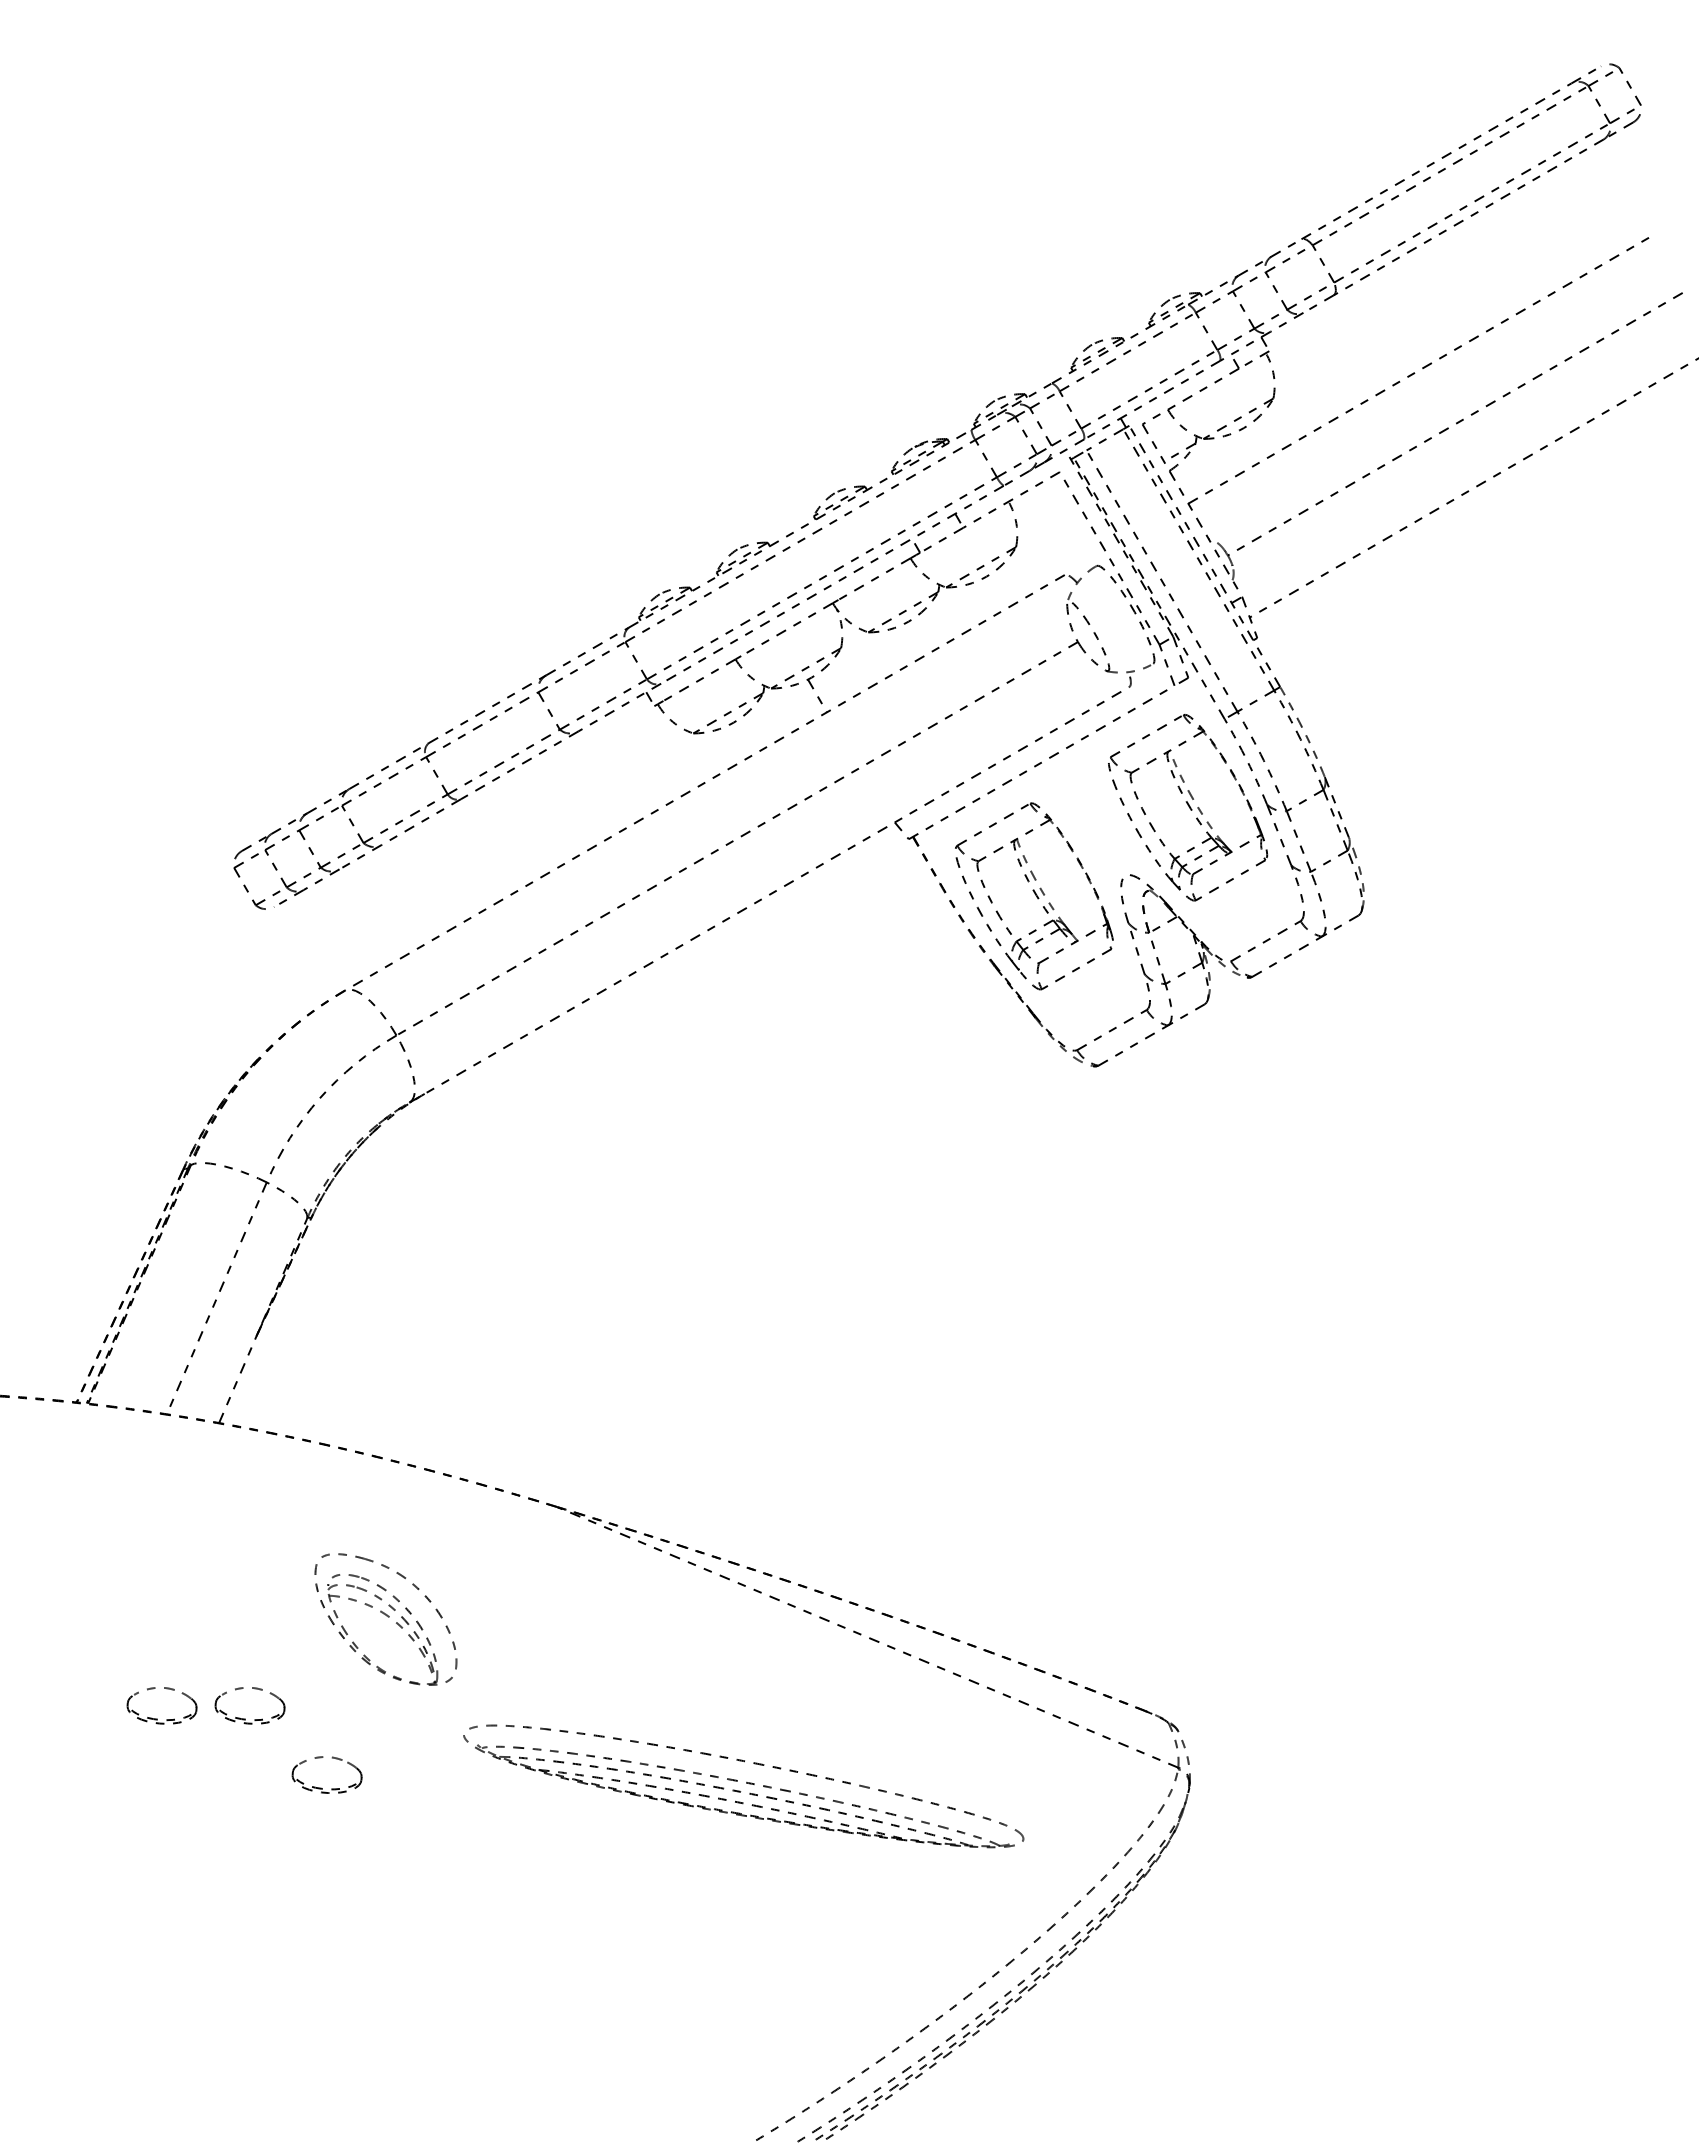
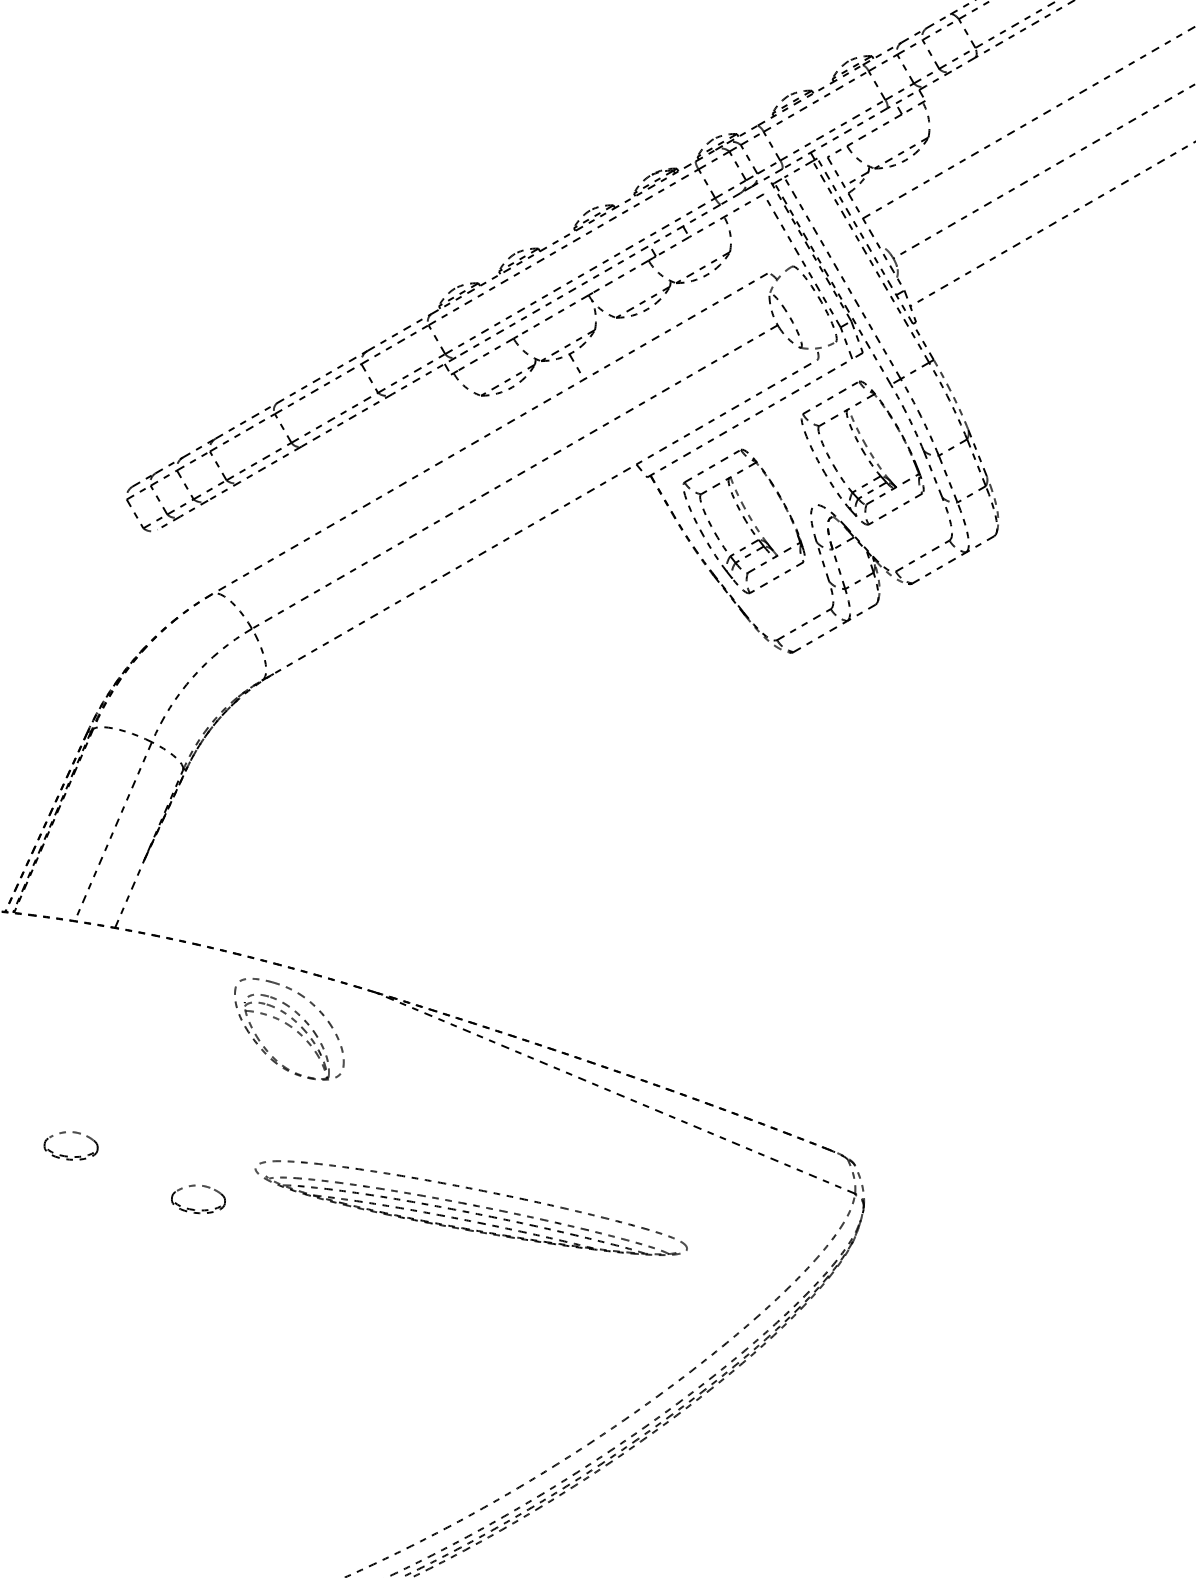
part: (385, 1619) -> (289, 1029), moved
part: (245, 1718) -> (135, 1155), removed
part: (743, 1786) -> (471, 1208), moved

